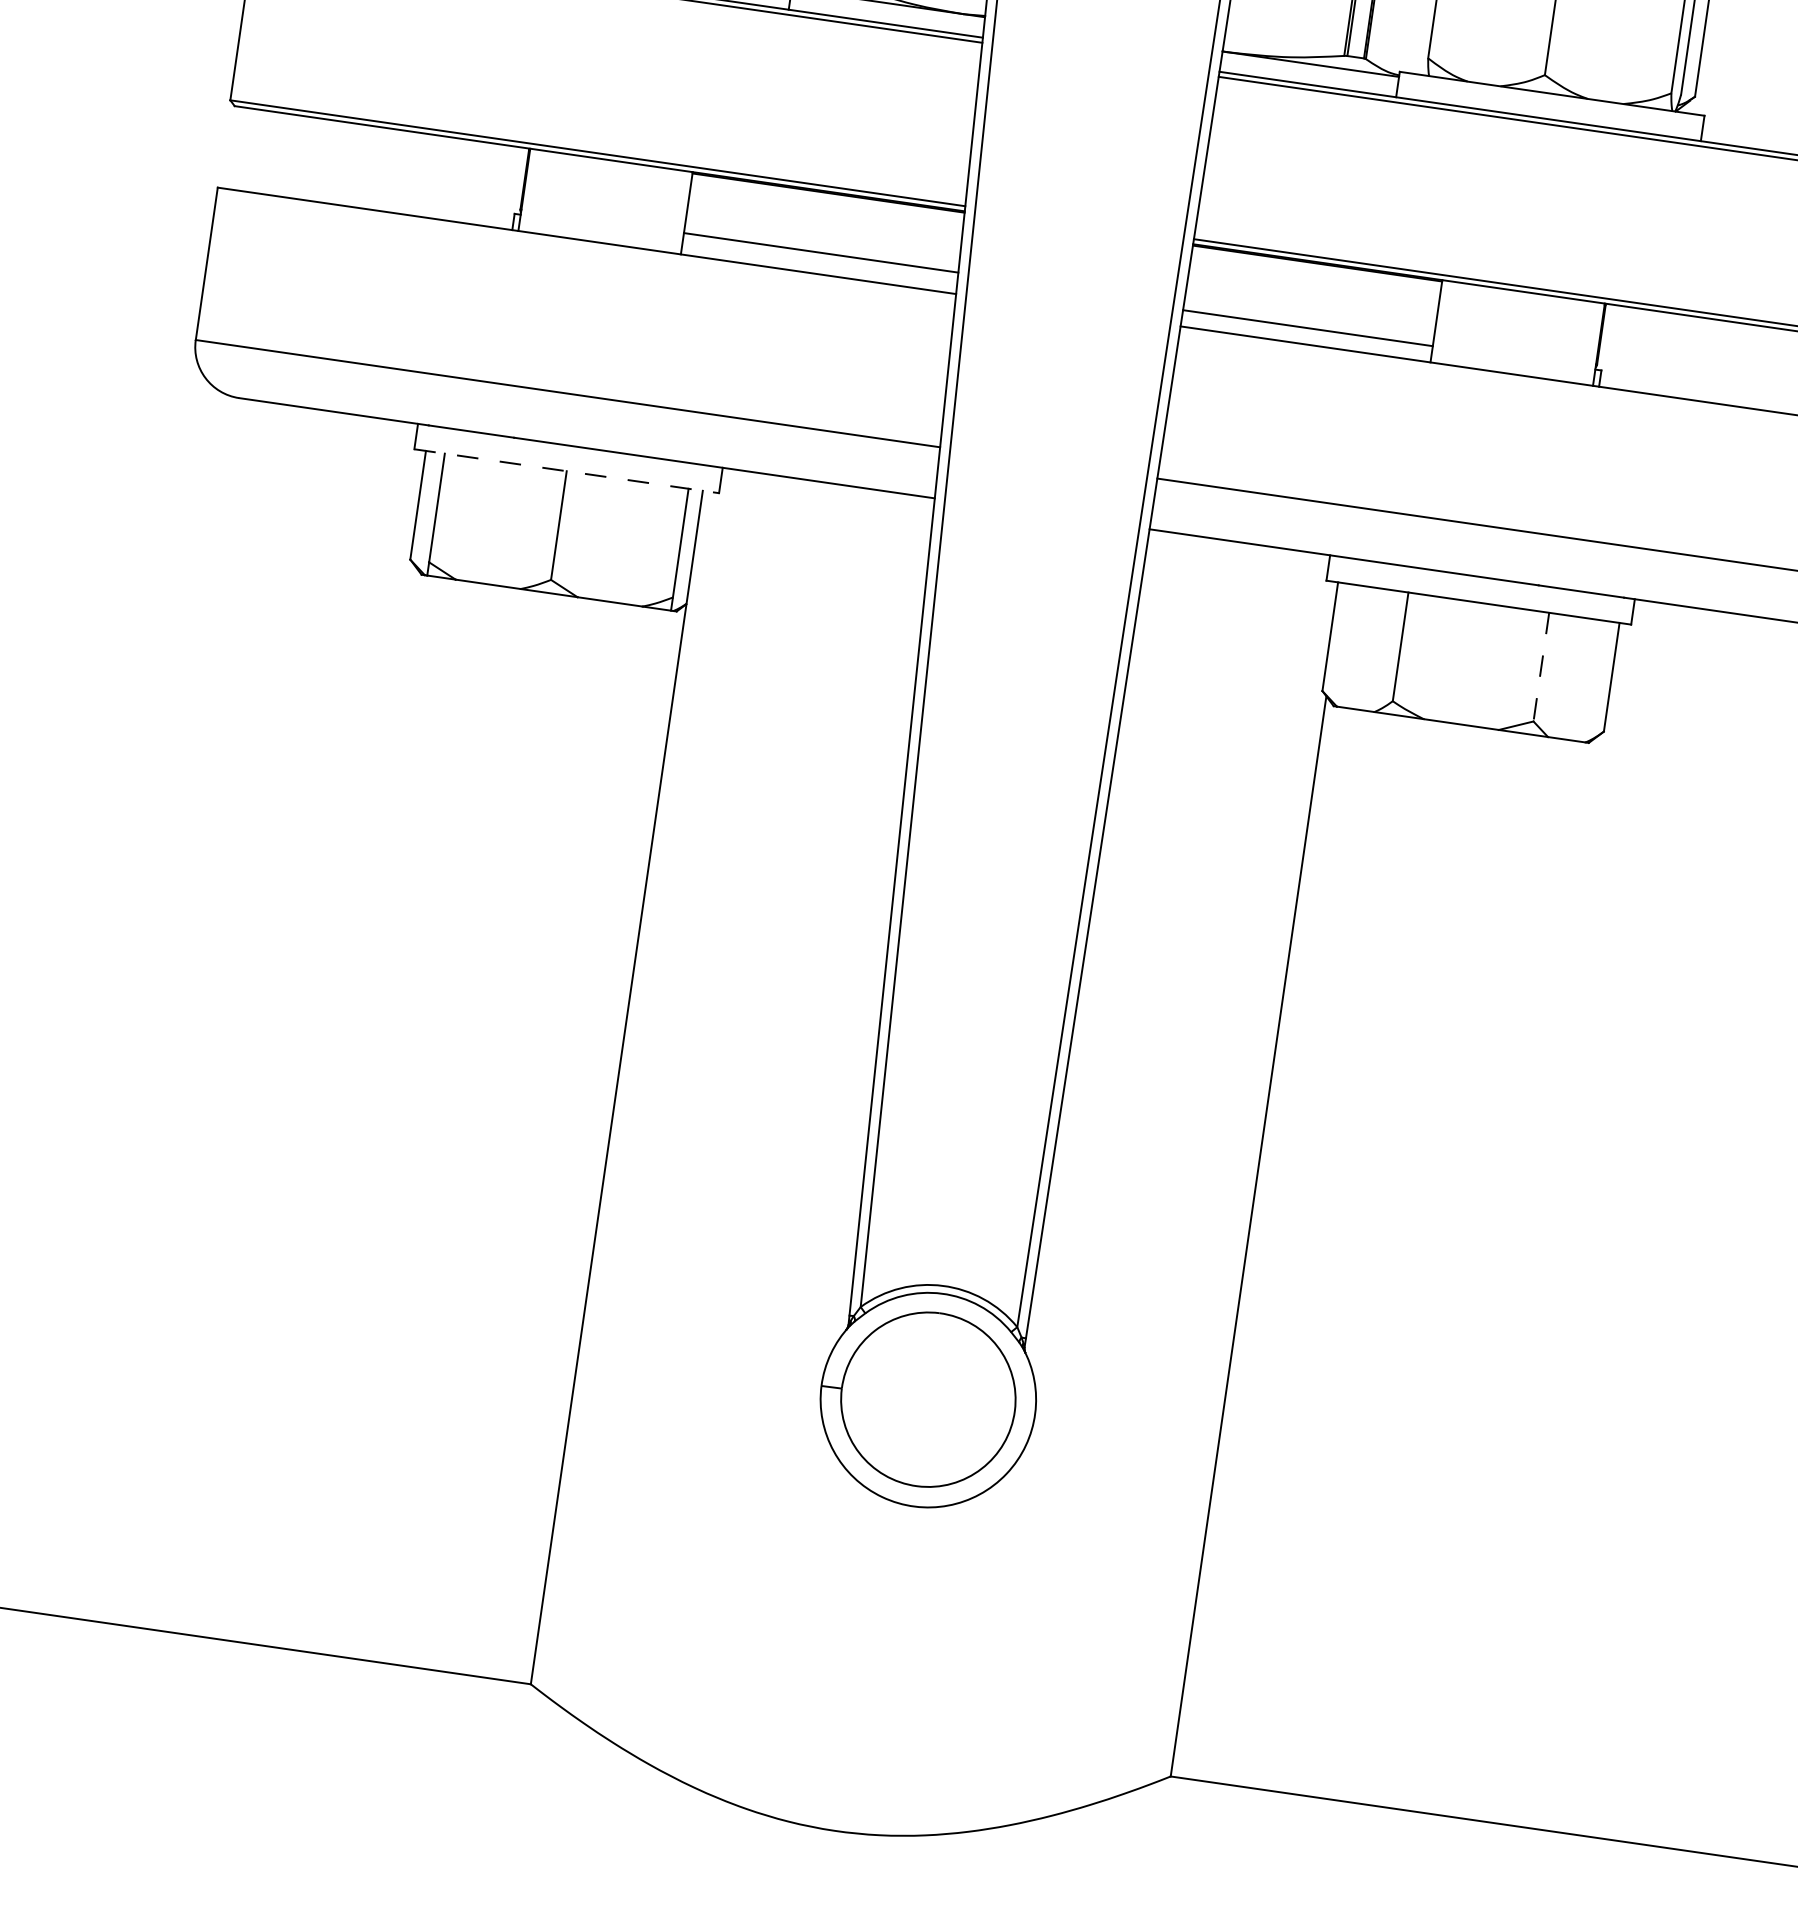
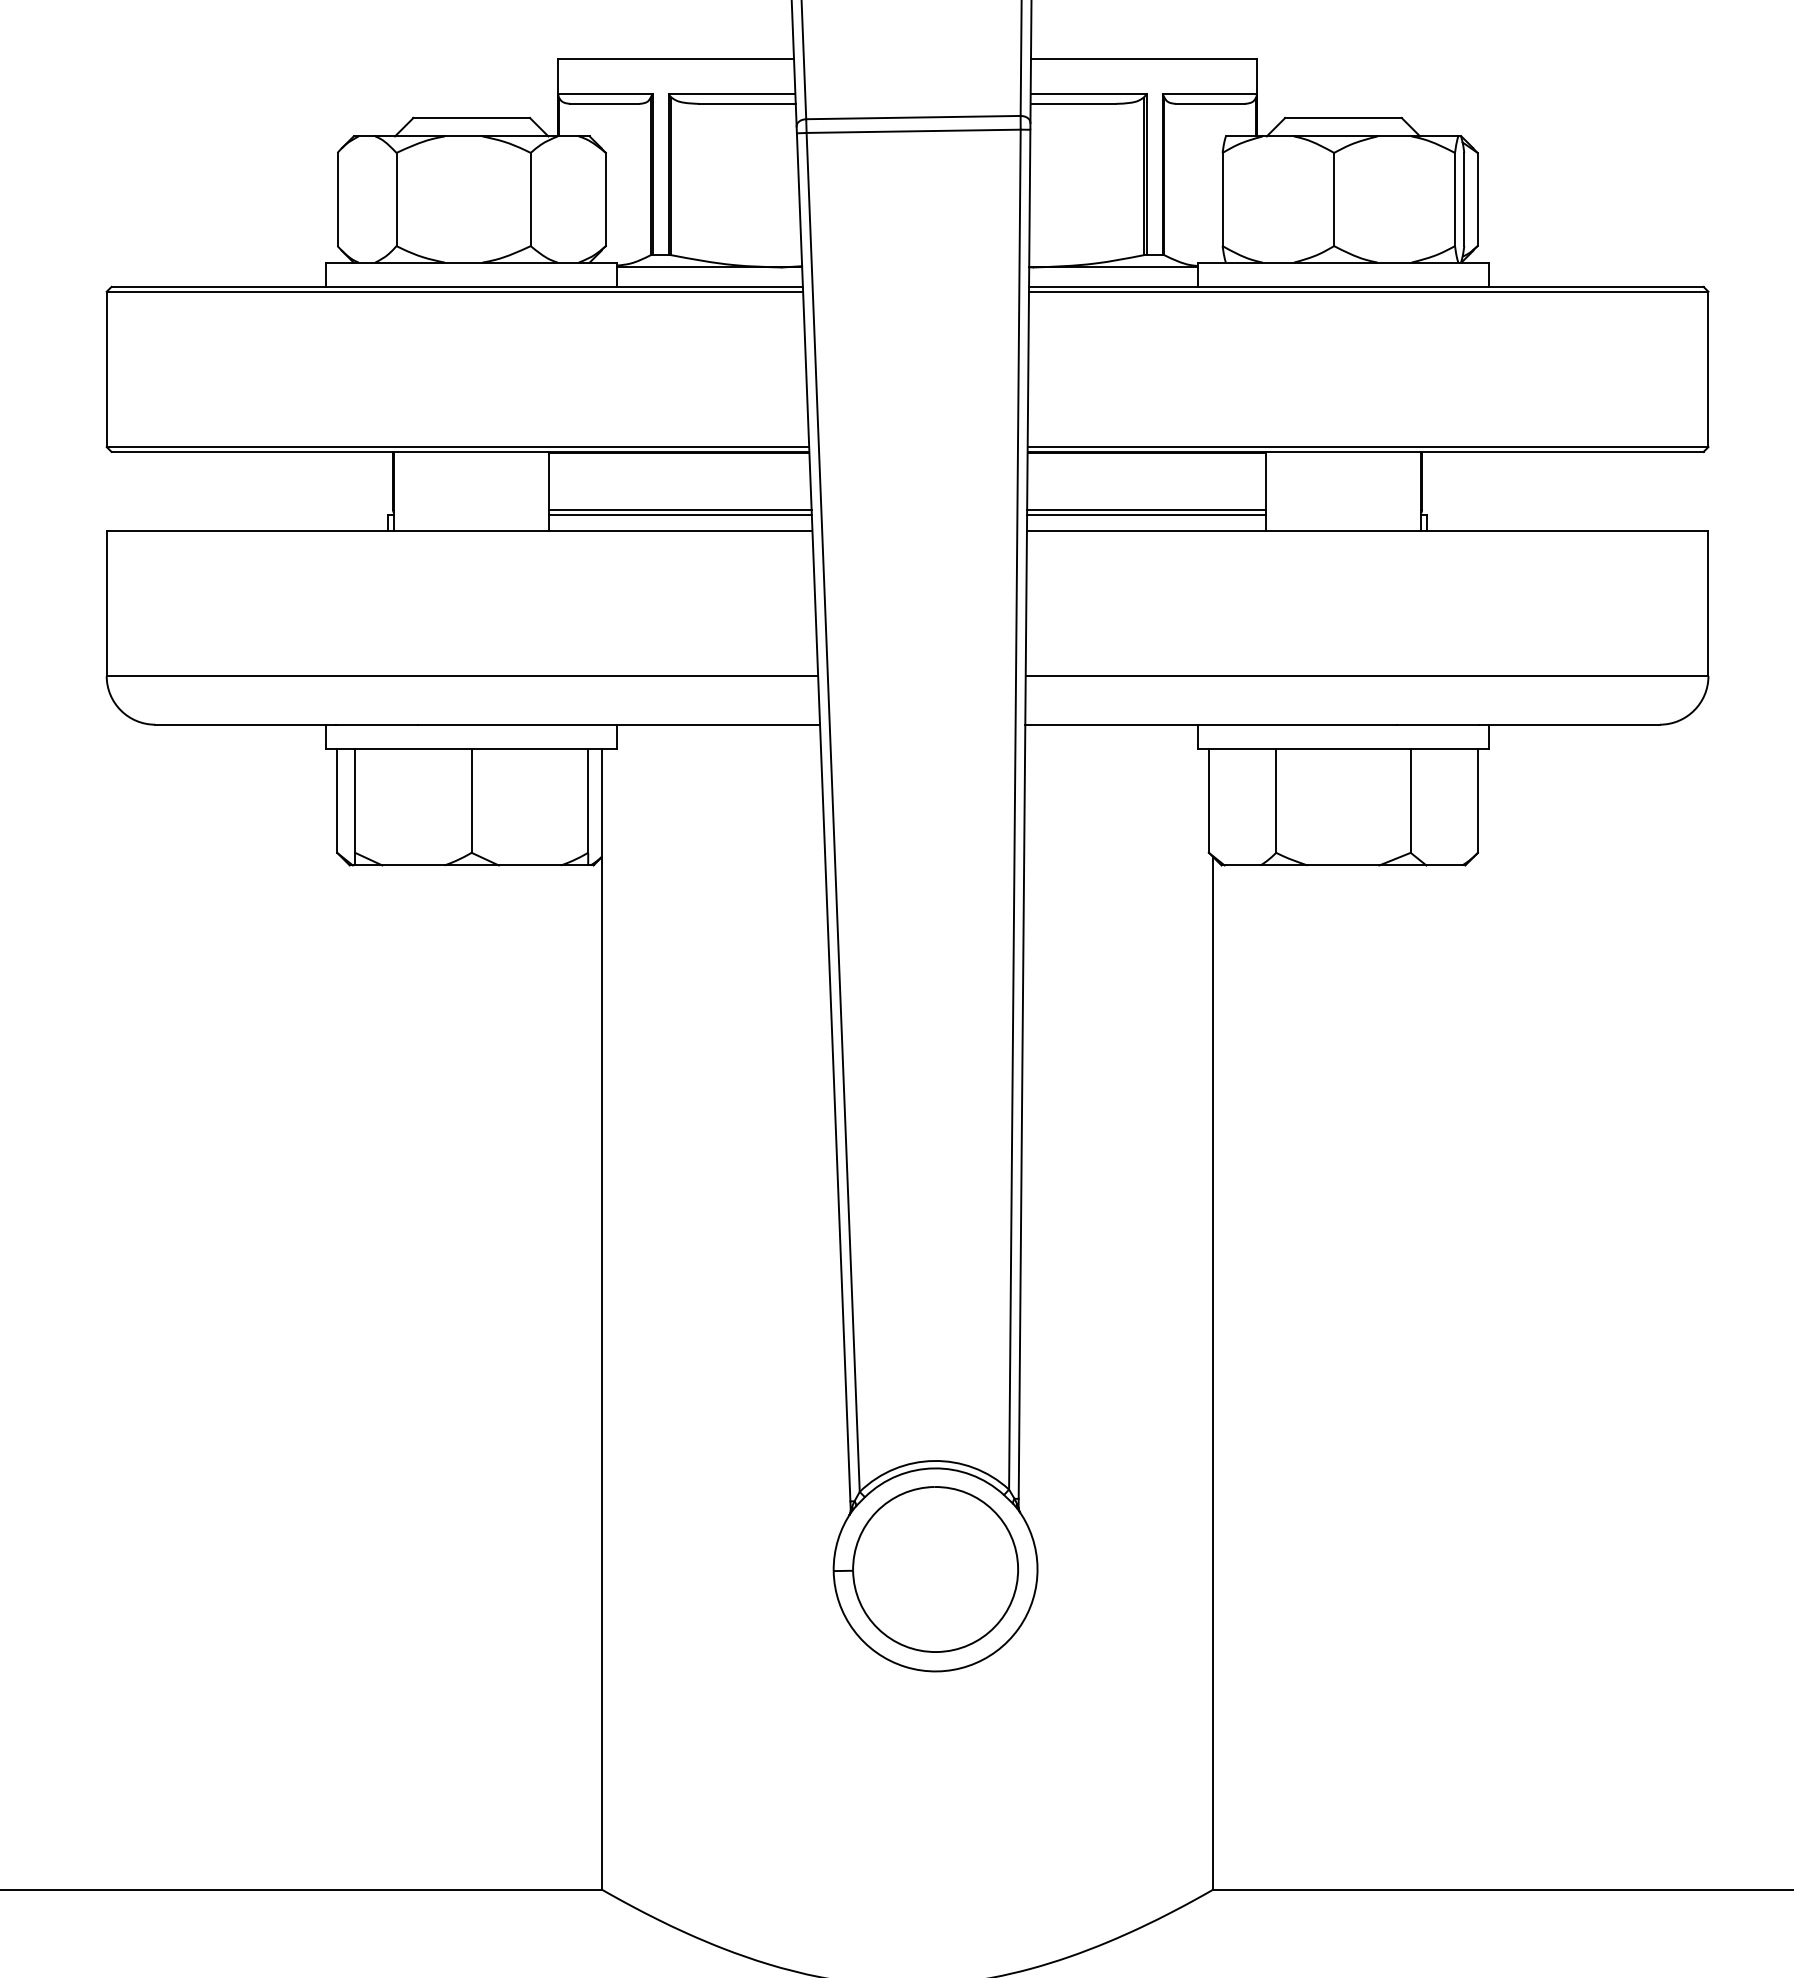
line: (820, 258) -> (680, 515), added
line: (1308, 323) -> (1146, 510), added
line: (566, 470) -> (471, 748), dashed -> solid
line: (1541, 666) -> (1410, 800), dashed -> solid

